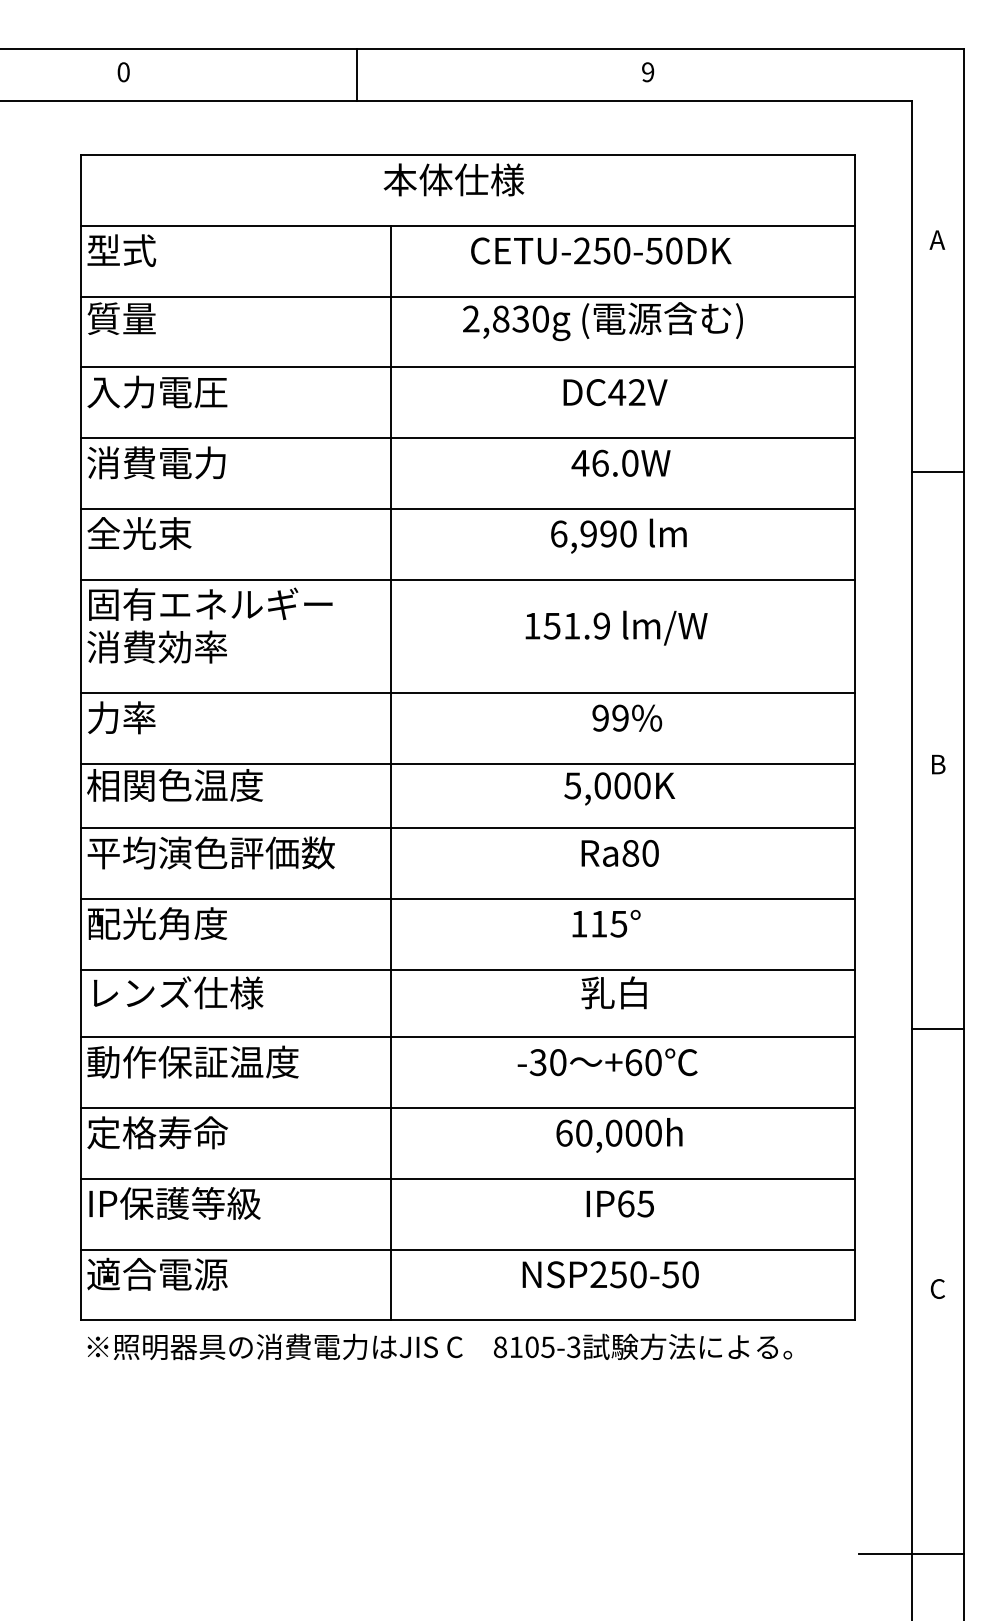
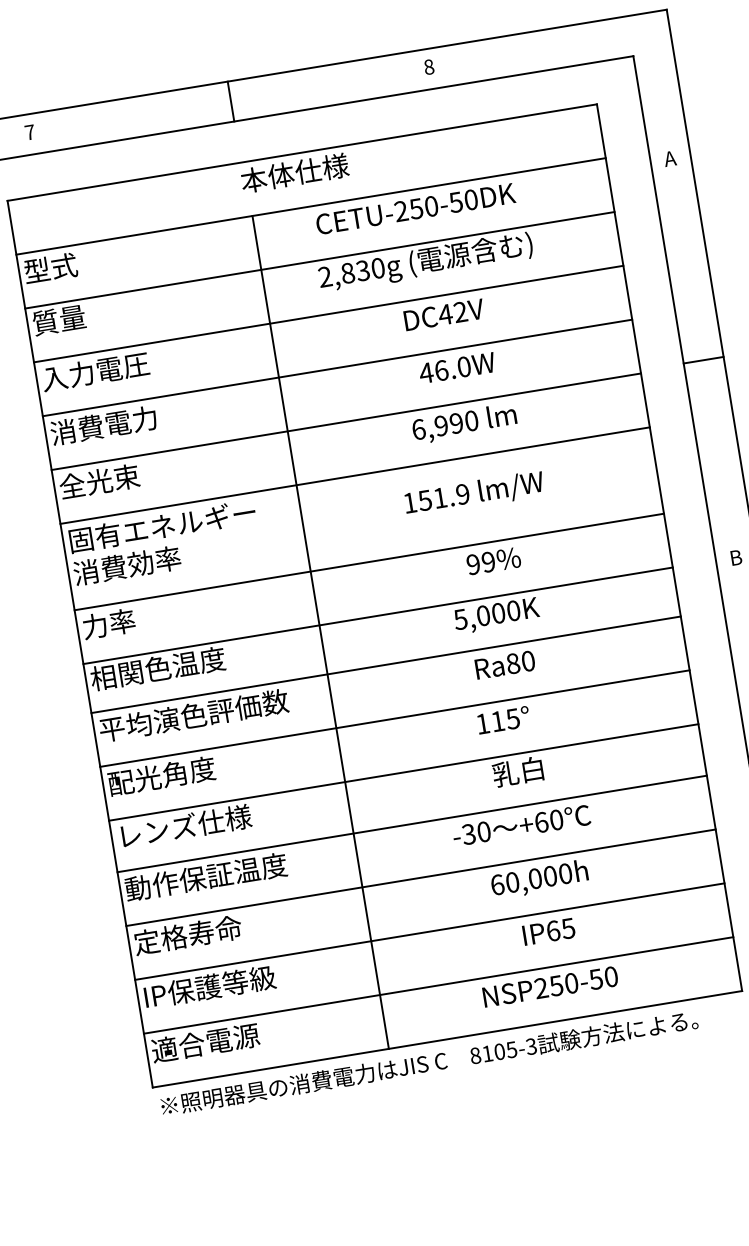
text: (123, 72) -> (29, 132), 0 -> 7
text: (648, 72) -> (429, 67), 9 -> 8
line: (357, 74) -> (231, 101), moved
line: (937, 471) -> (703, 359), moved

